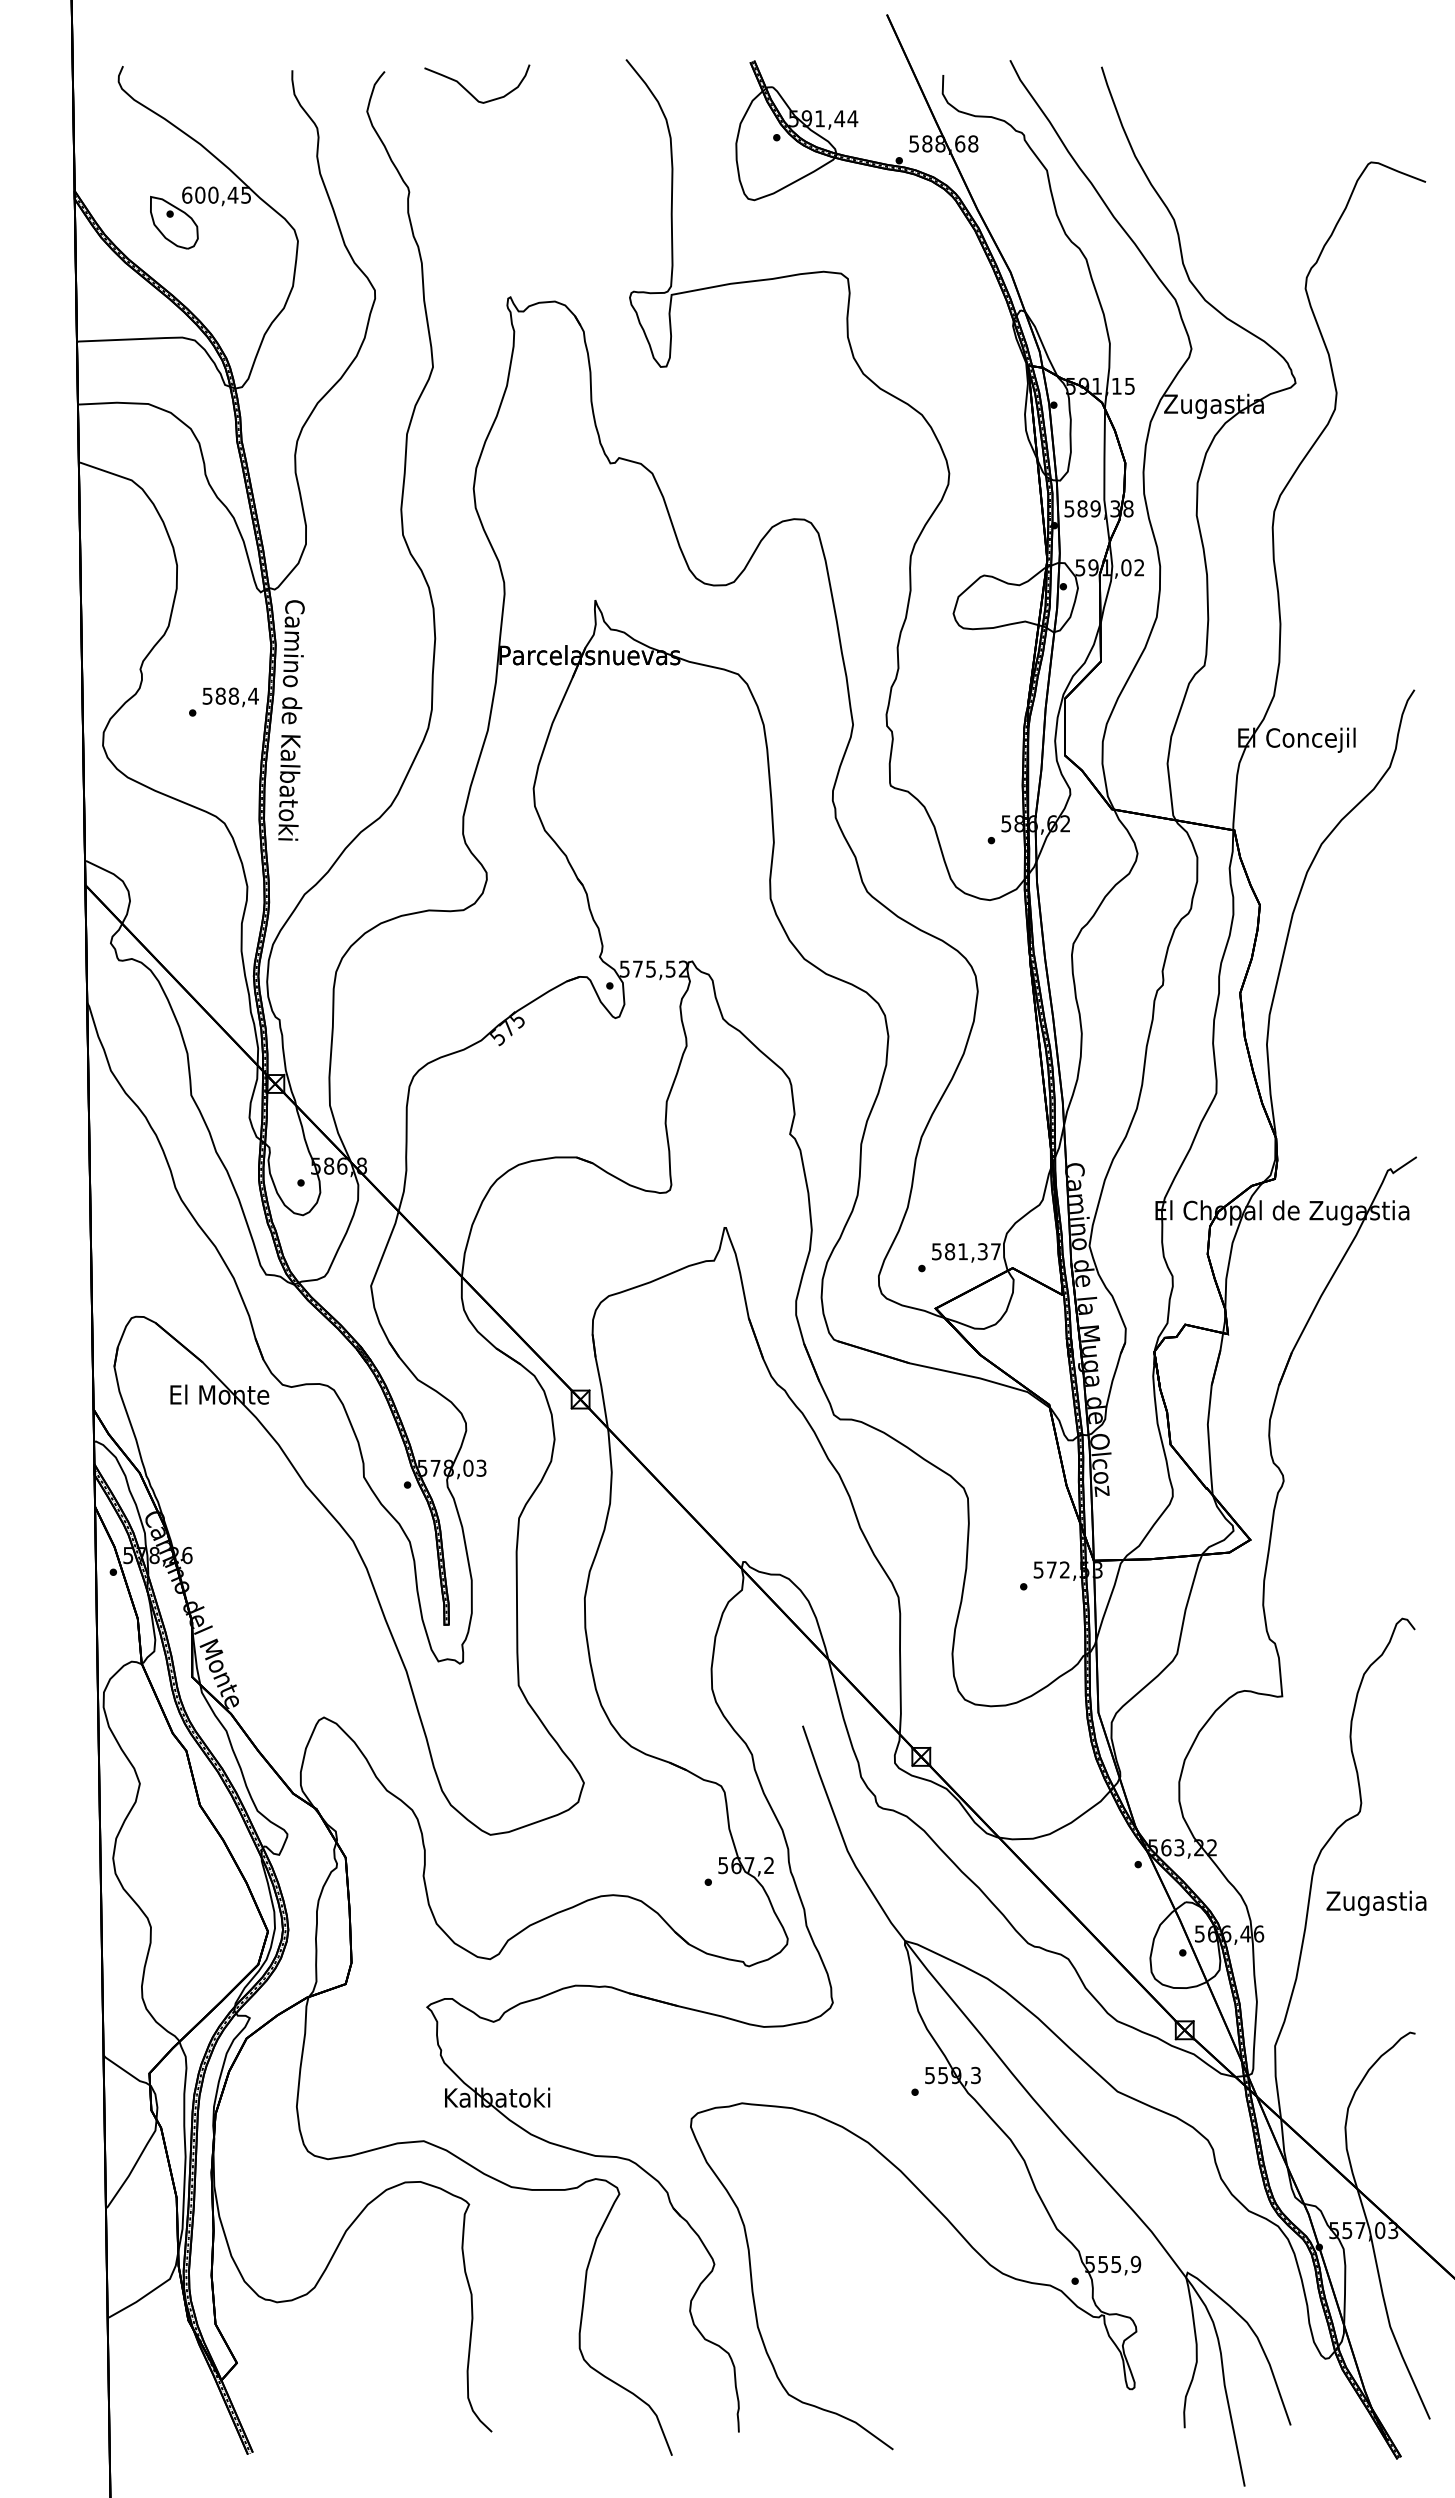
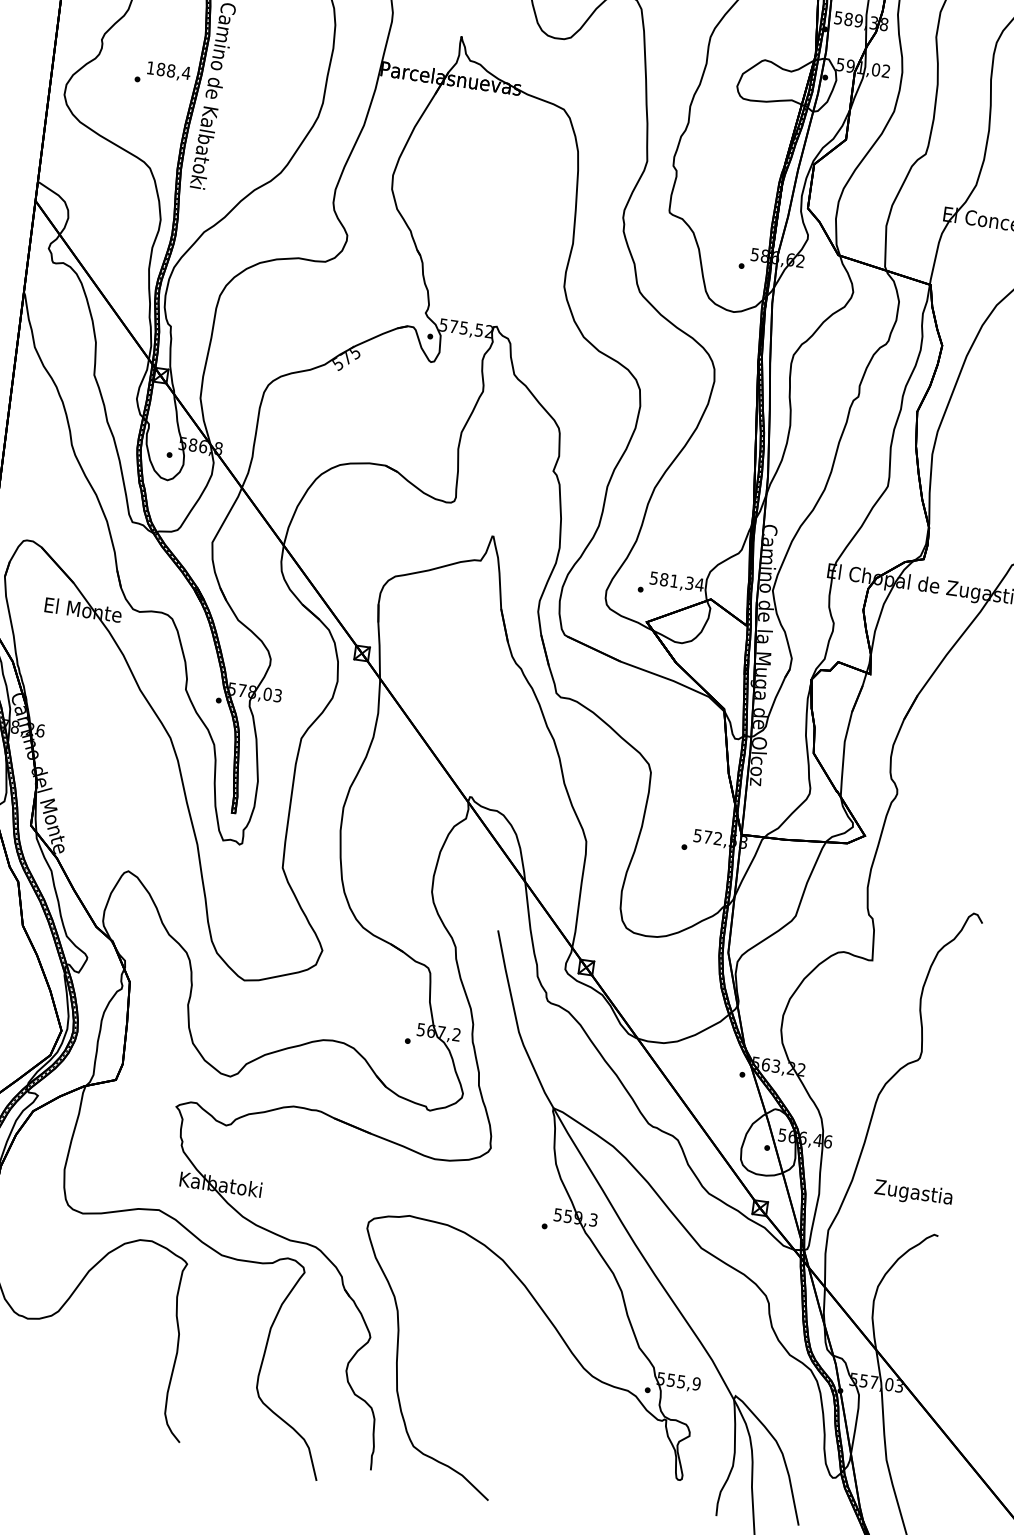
text: (207, 695) -> (150, 67), 588,4 -> 188,4
text: (995, 1251) -> (699, 584), 581,37 -> 581,34
text: (1376, 1902) -> (913, 1193), moved

